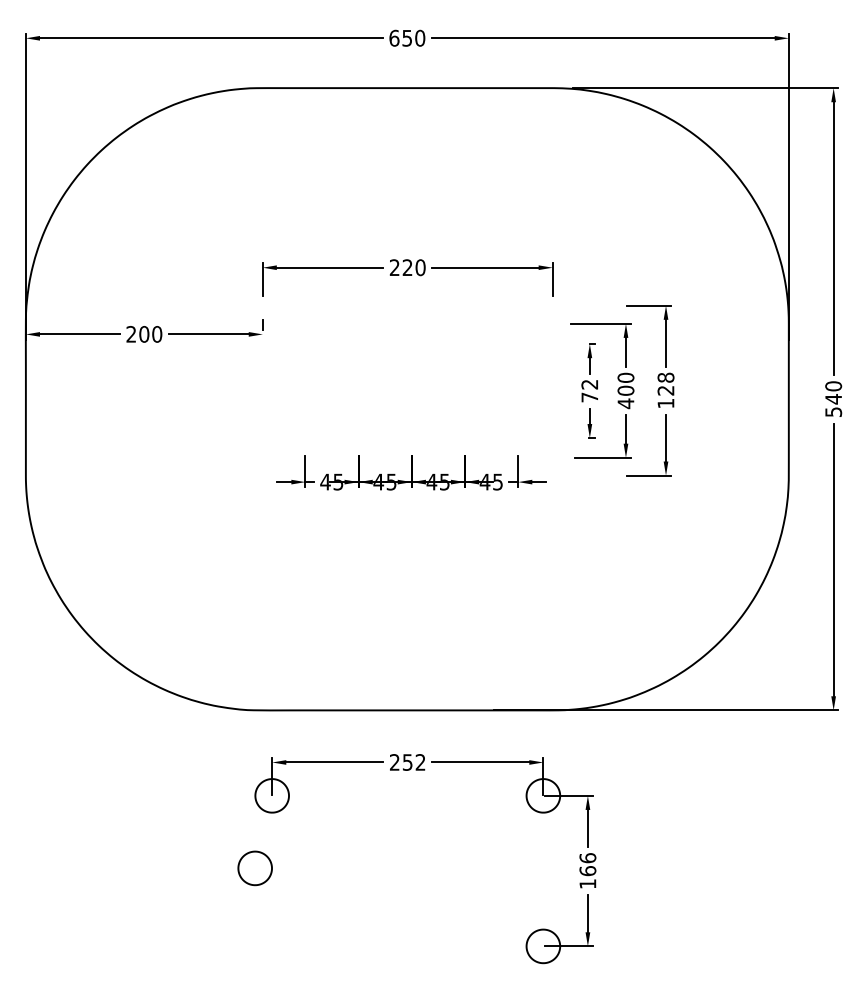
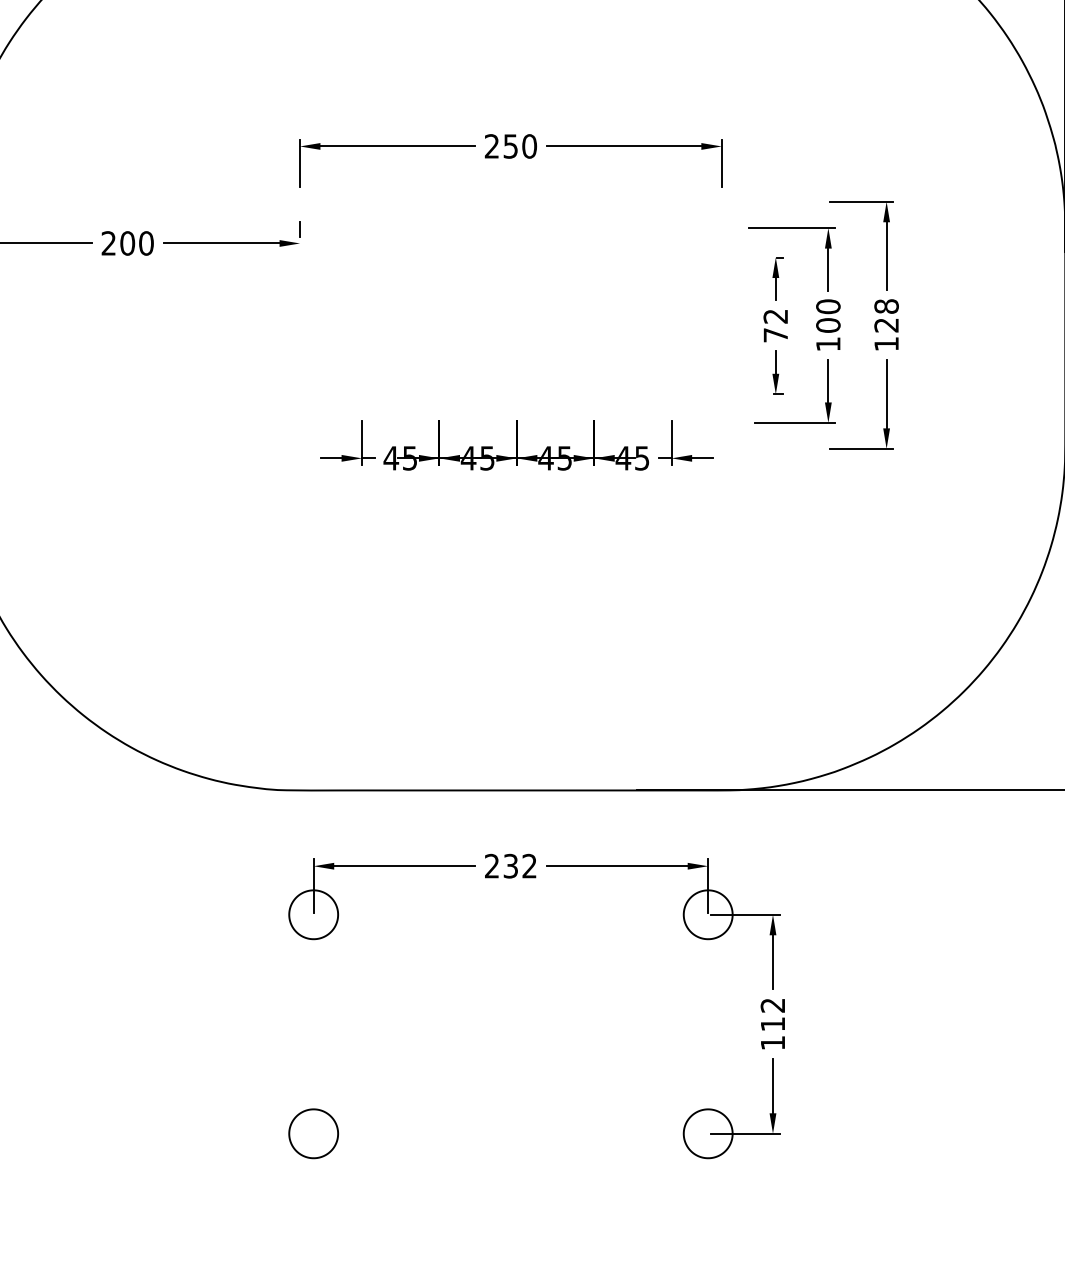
text: (407, 267) -> (510, 146), 220 -> 250
text: (625, 403) -> (827, 343), 400 -> 100
text: (407, 761) -> (510, 864), 252 -> 232
text: (587, 864) -> (772, 1014), 166 -> 112
part: (254, 868) -> (312, 1133), moved

